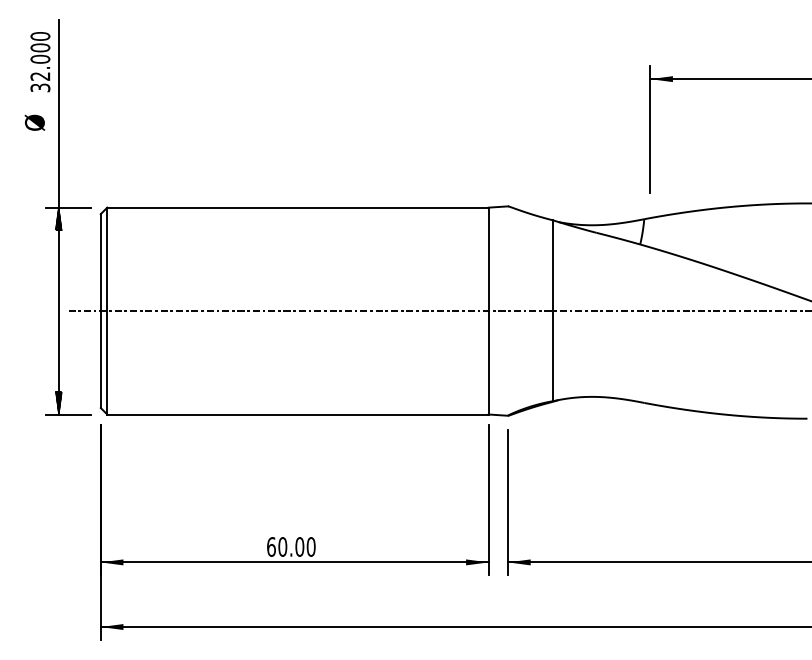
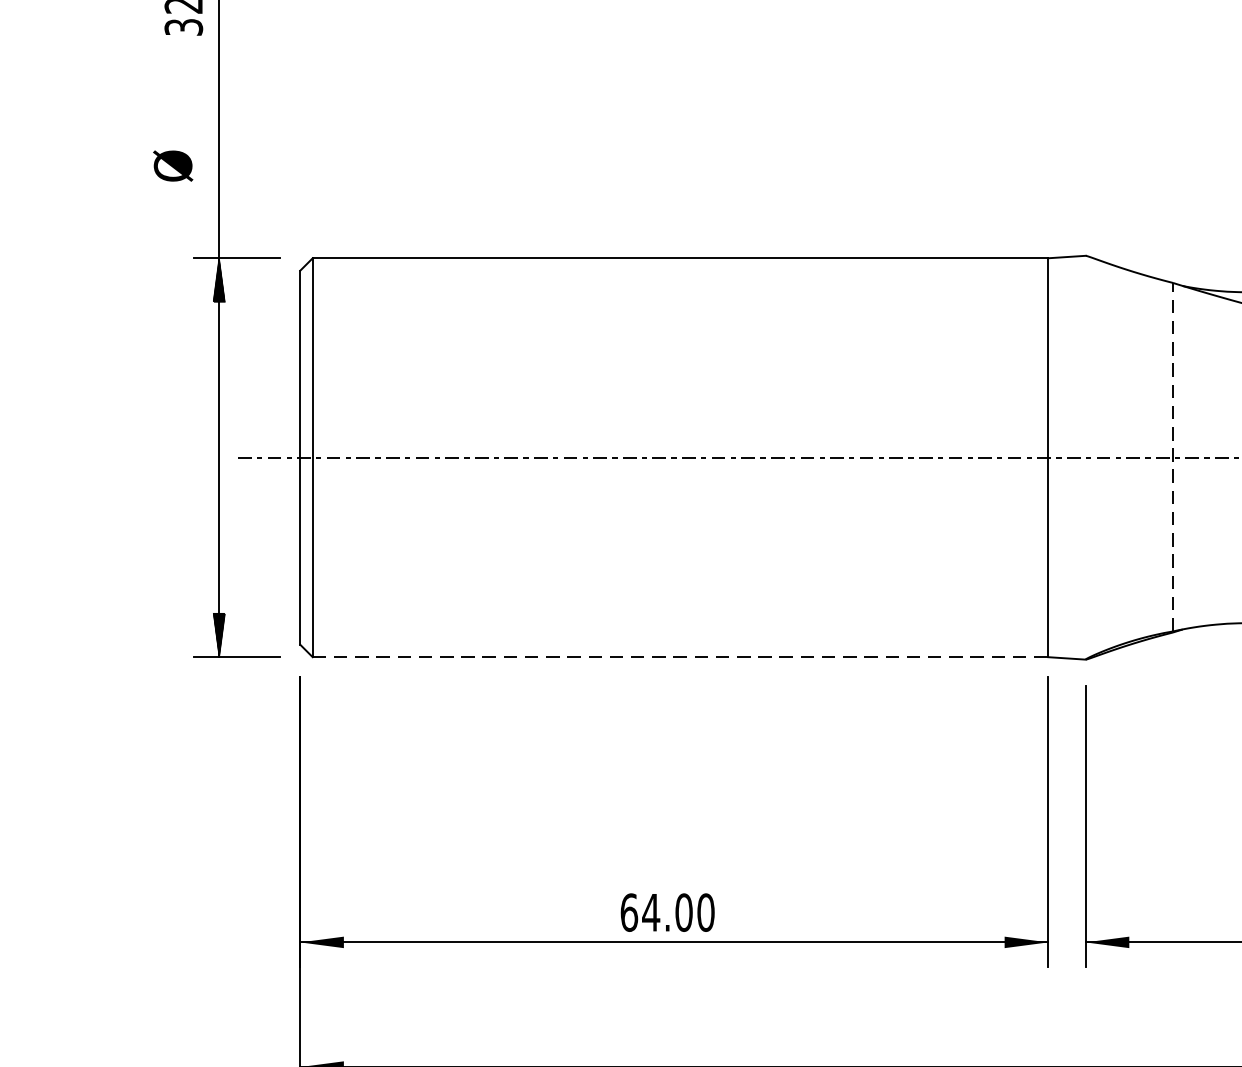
text: (34, 122) -> (172, 165), moved
line: (553, 310) -> (1173, 456), solid -> dashed
line: (297, 414) -> (679, 657), solid -> dashed
text: (282, 546) -> (650, 911), 60.00 -> 64.00

